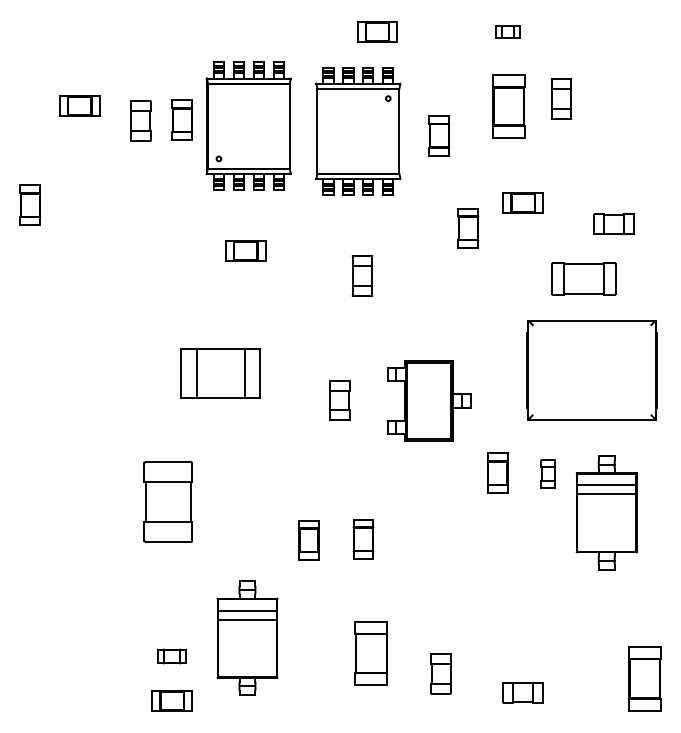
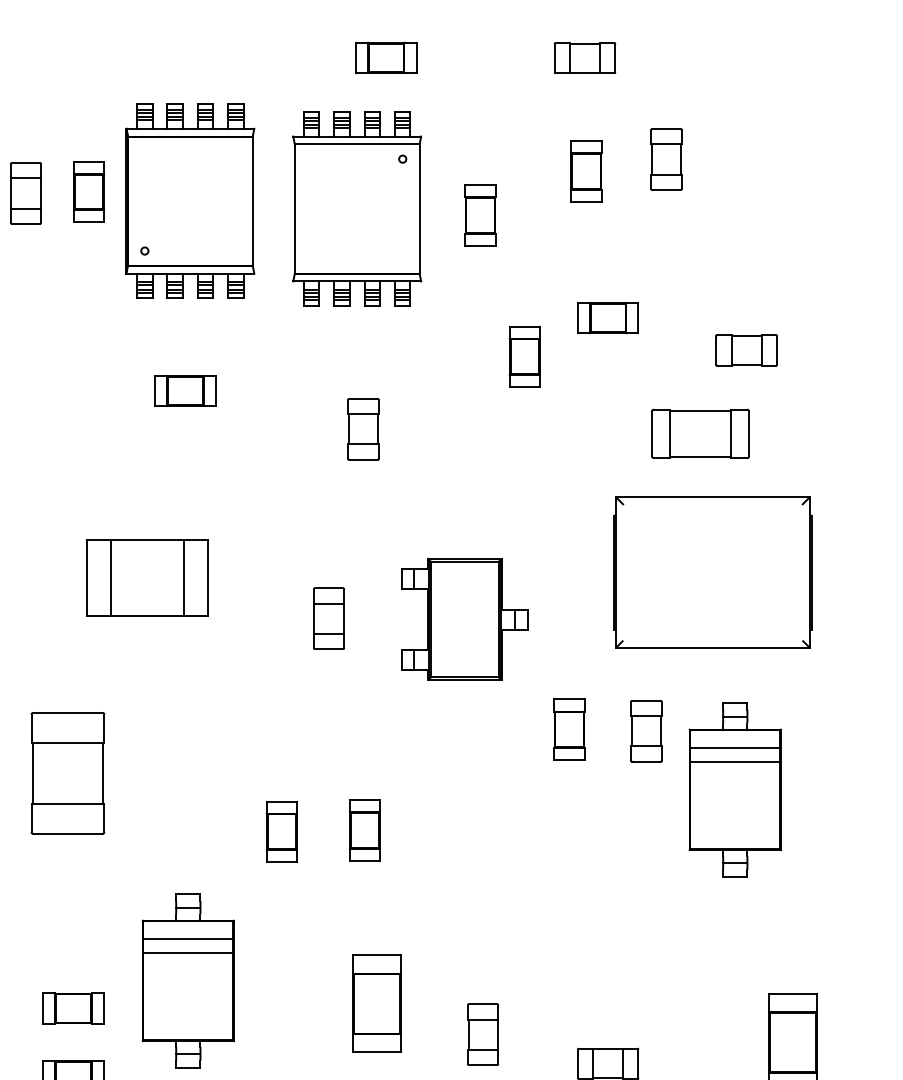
part: (507, 31) -> (584, 57), size x1.67
part: (508, 106) -> (585, 171), size x0.62
part: (548, 473) -> (646, 729), size x1.43
part: (171, 656) -> (72, 1008), size x1.43

